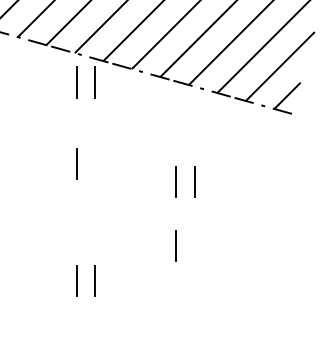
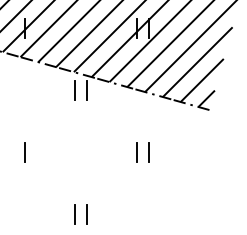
line: (75, 164) -> (74, 141), removed
line: (175, 245) -> (136, 192), removed

